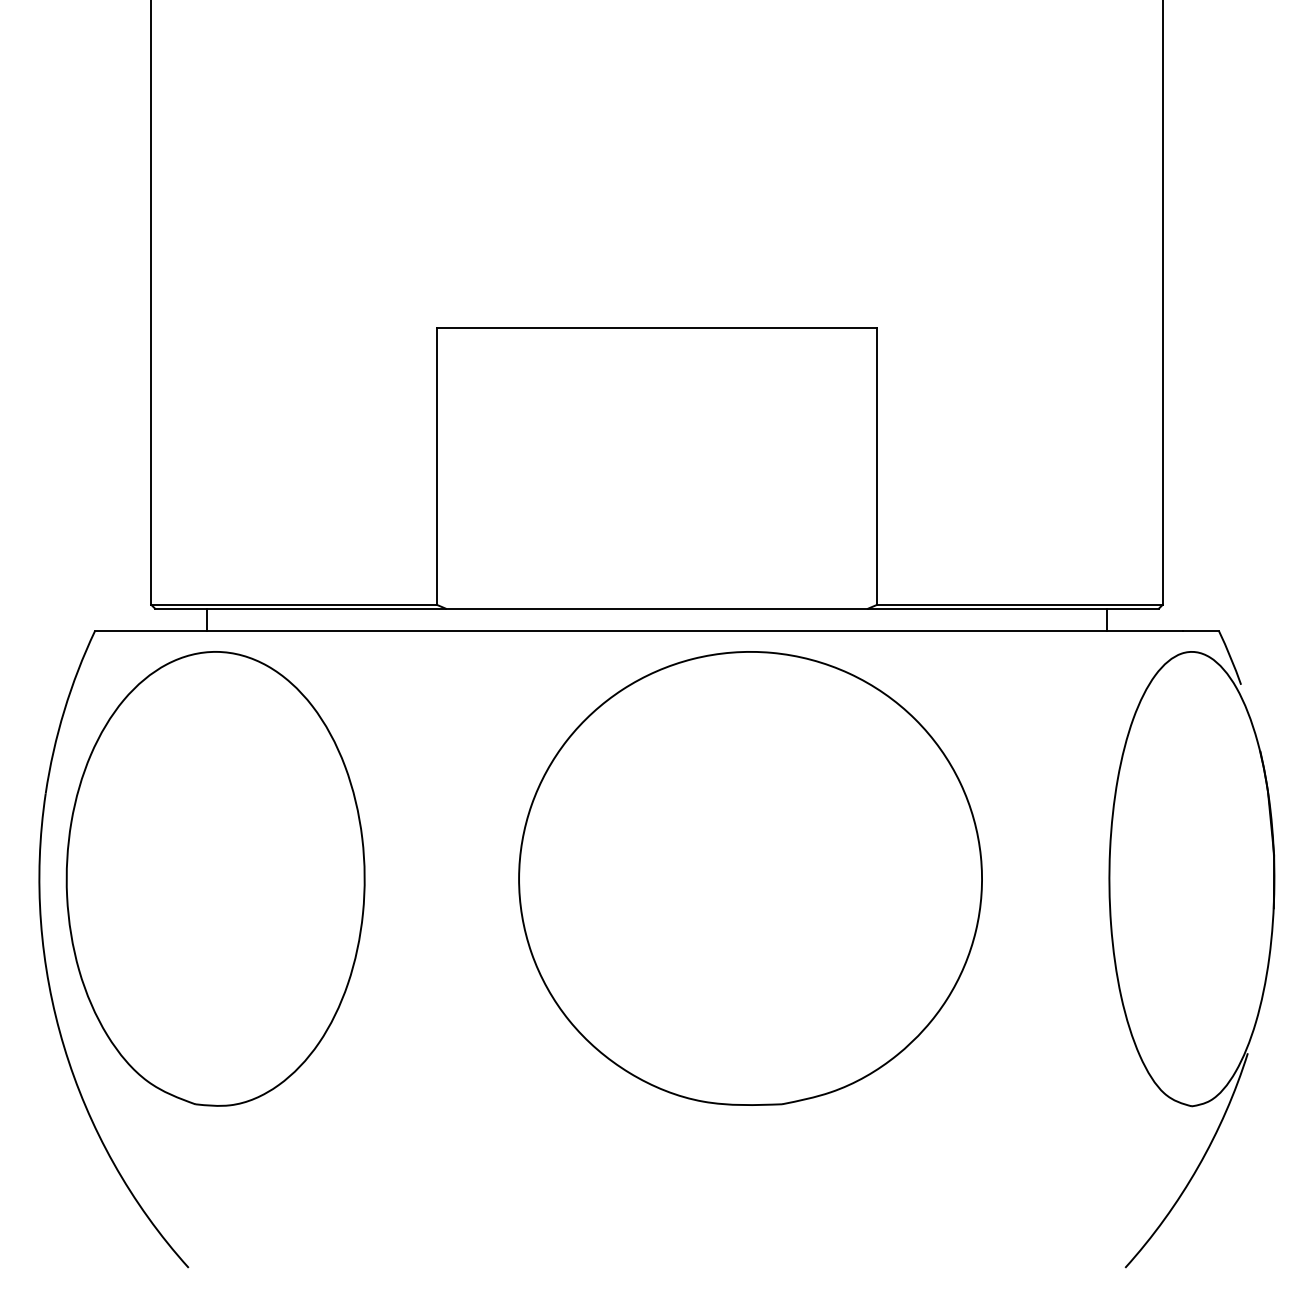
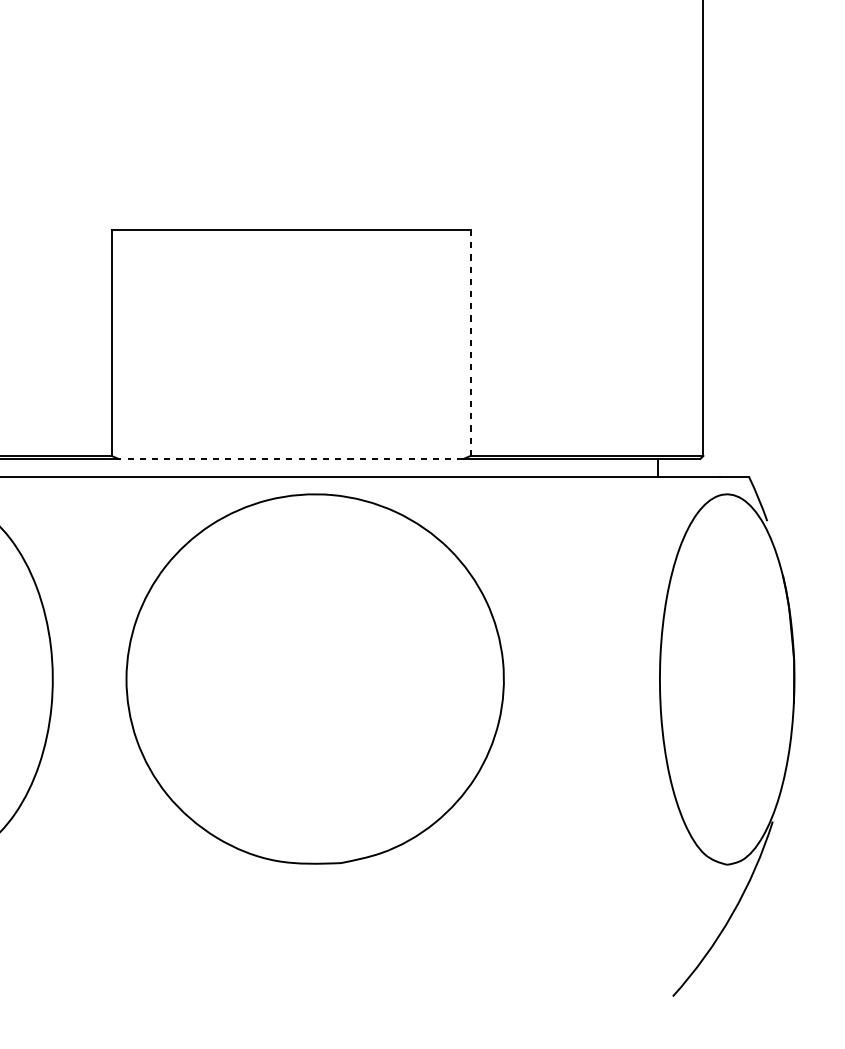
line: (877, 466) -> (470, 343), solid -> dashed
line: (656, 608) -> (290, 458), solid -> dashed
part: (750, 878) -> (315, 679), moved

